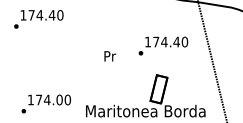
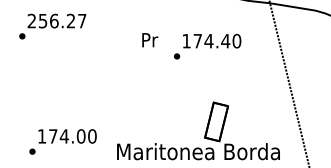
text: (41, 15) -> (56, 21), 174.40 -> 256.27
text: (163, 45) -> (207, 45), moved
text: (110, 56) -> (150, 40), moved

